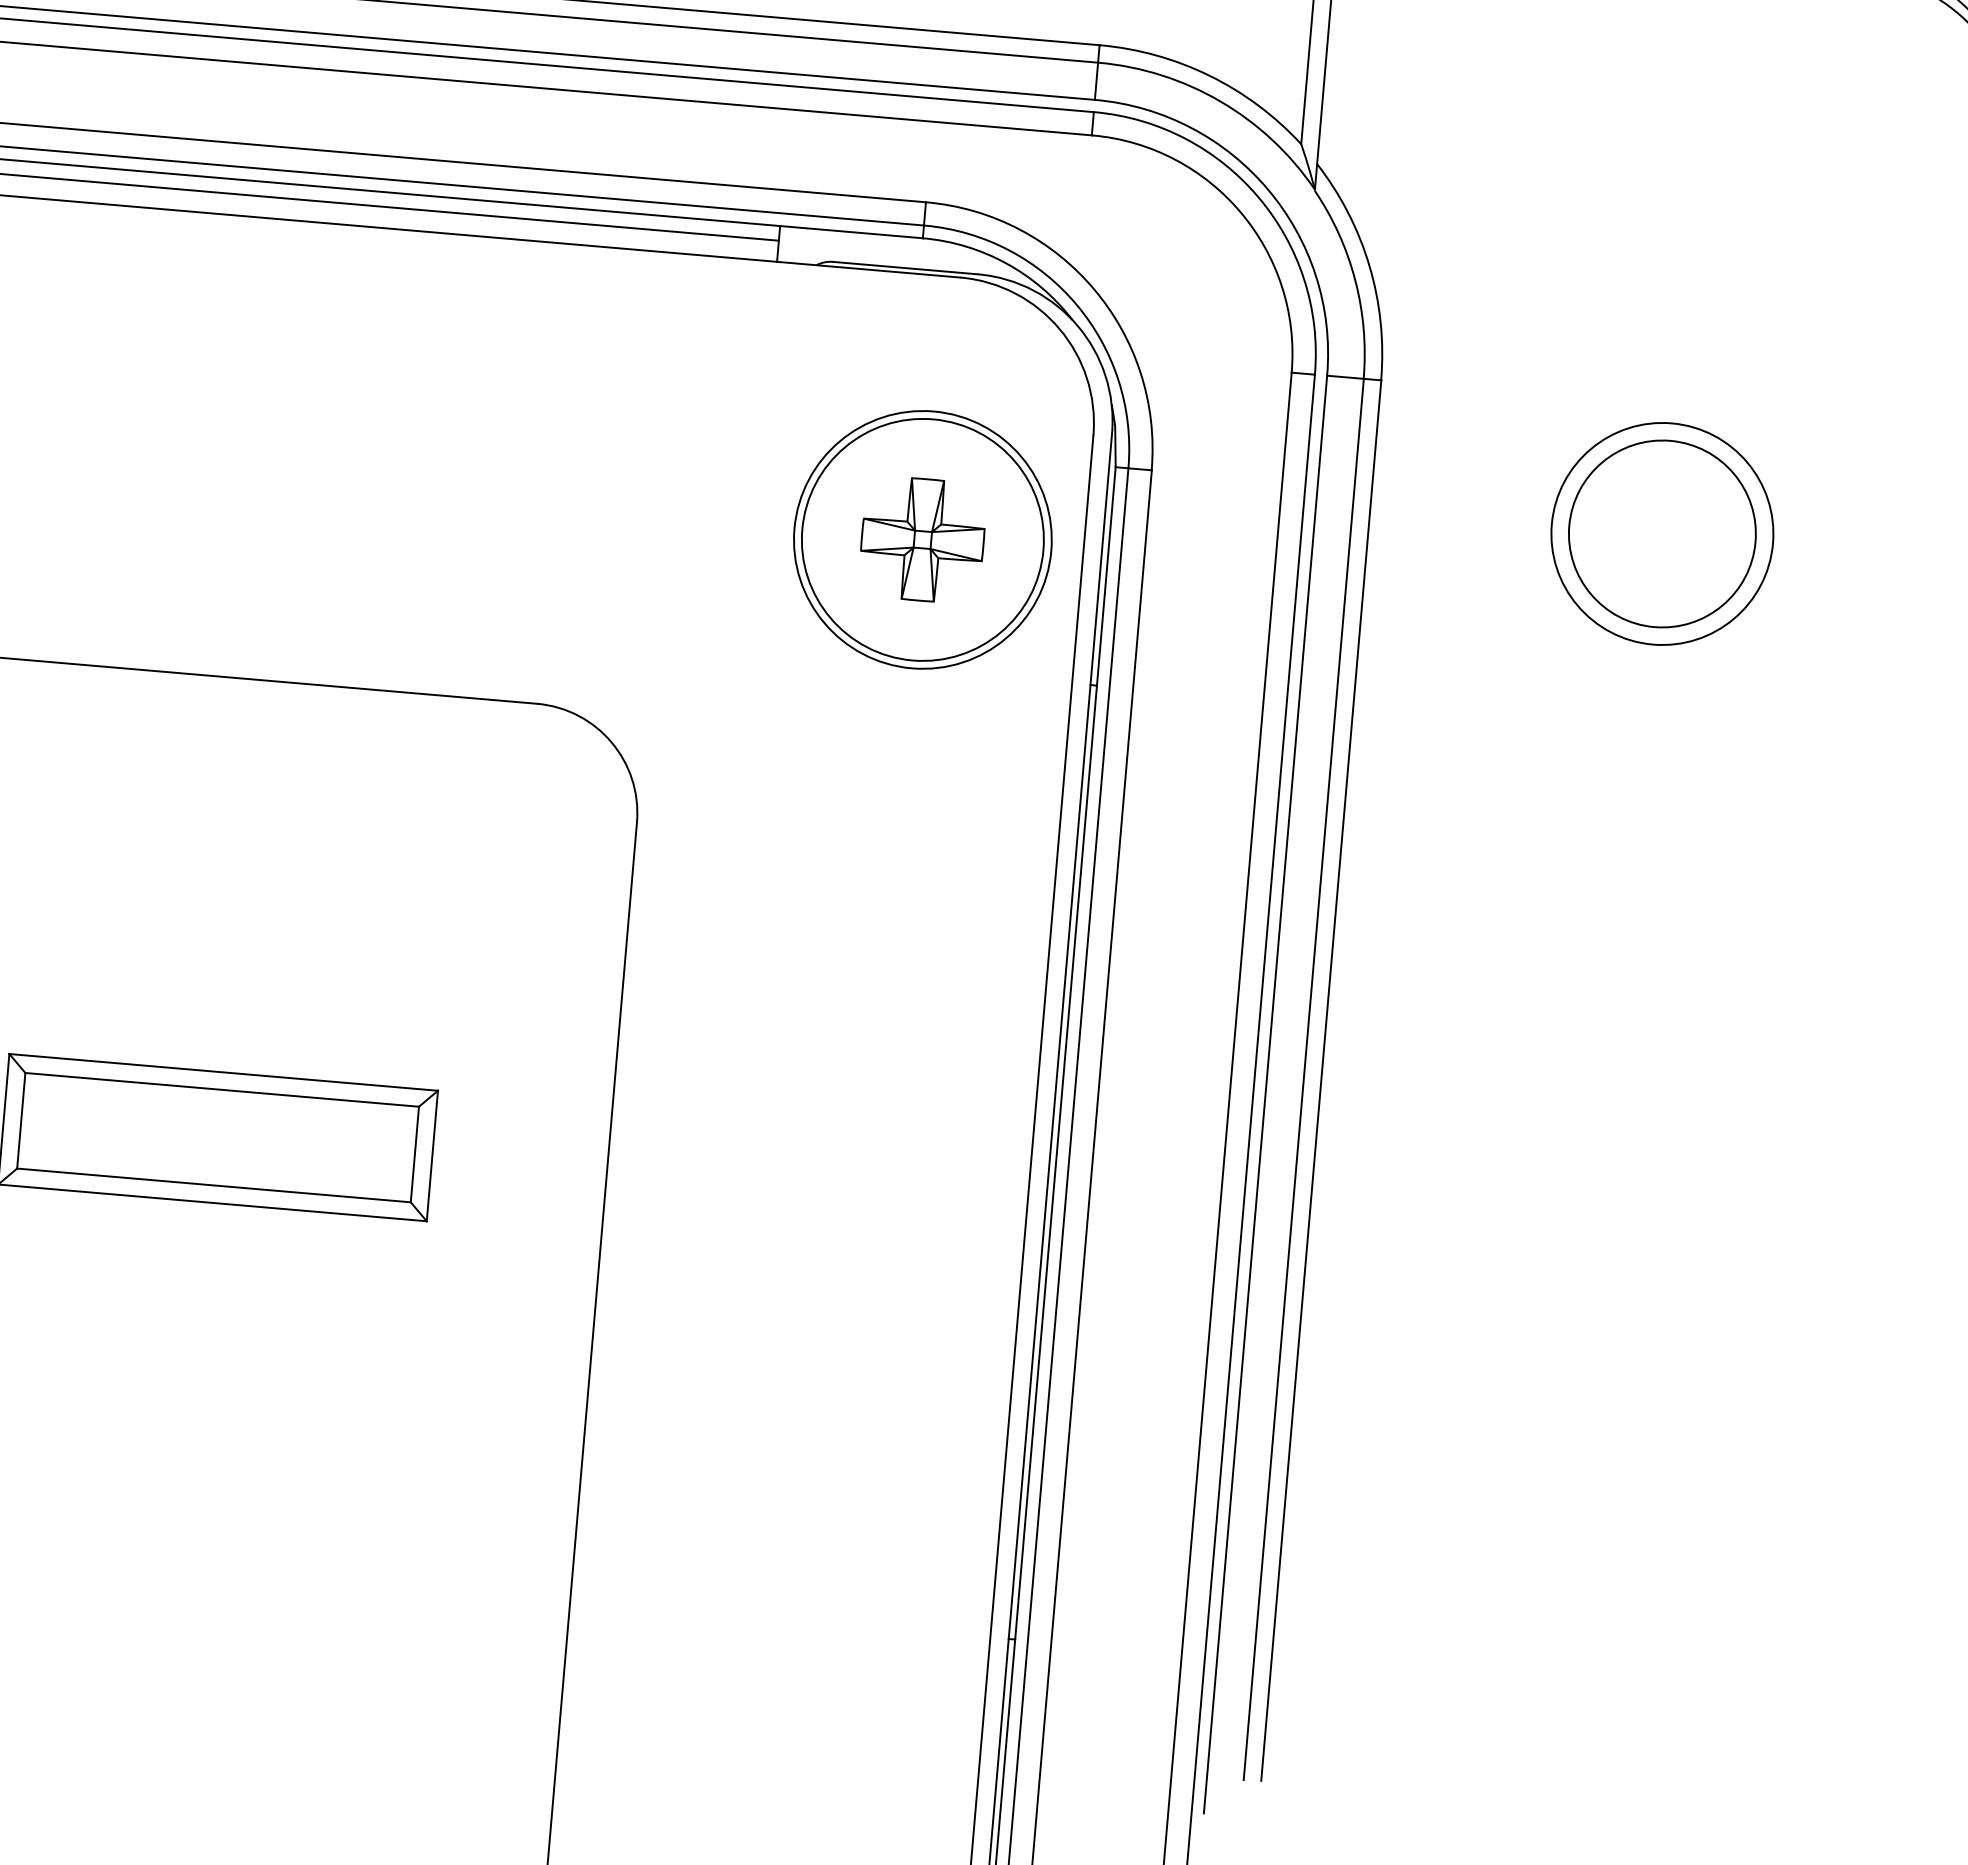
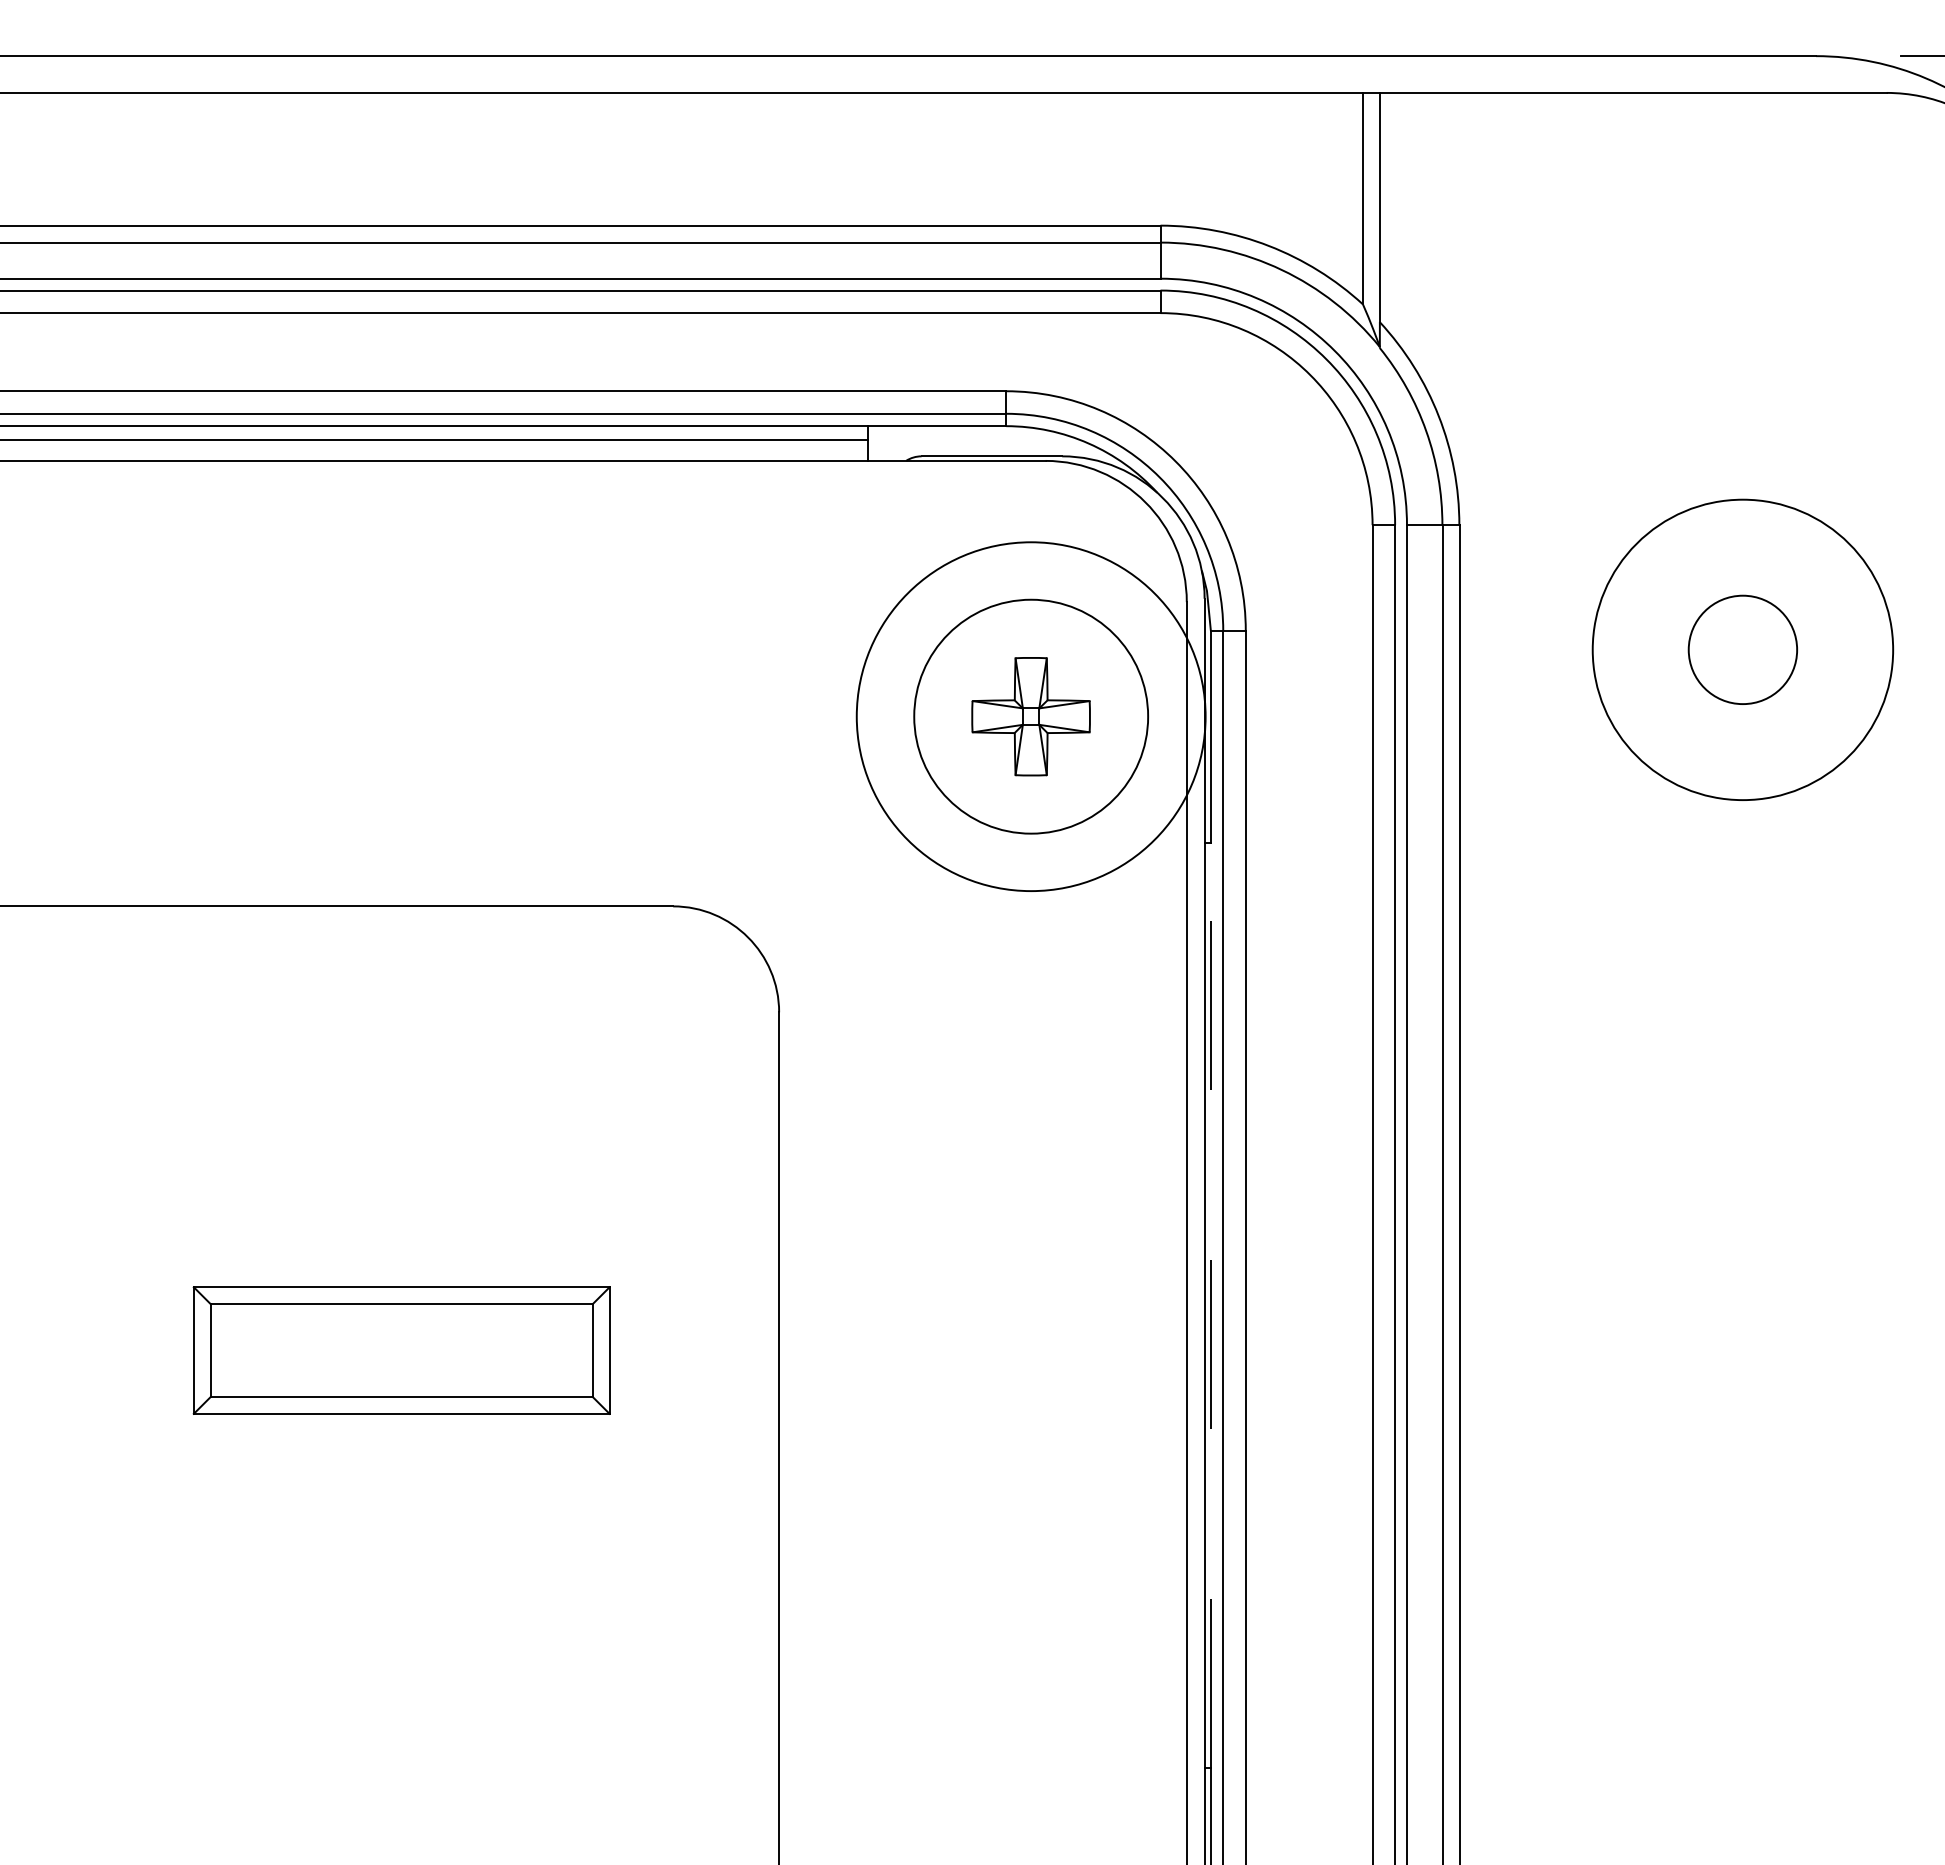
circle: (1661, 533) -> (1742, 649), size x0.6
circle: (1661, 533) -> (1742, 649), size x1.4
circle: (922, 539) -> (1030, 716), size x1.4
line: (1055, 1162) -> (1210, 1305), solid -> dashed

